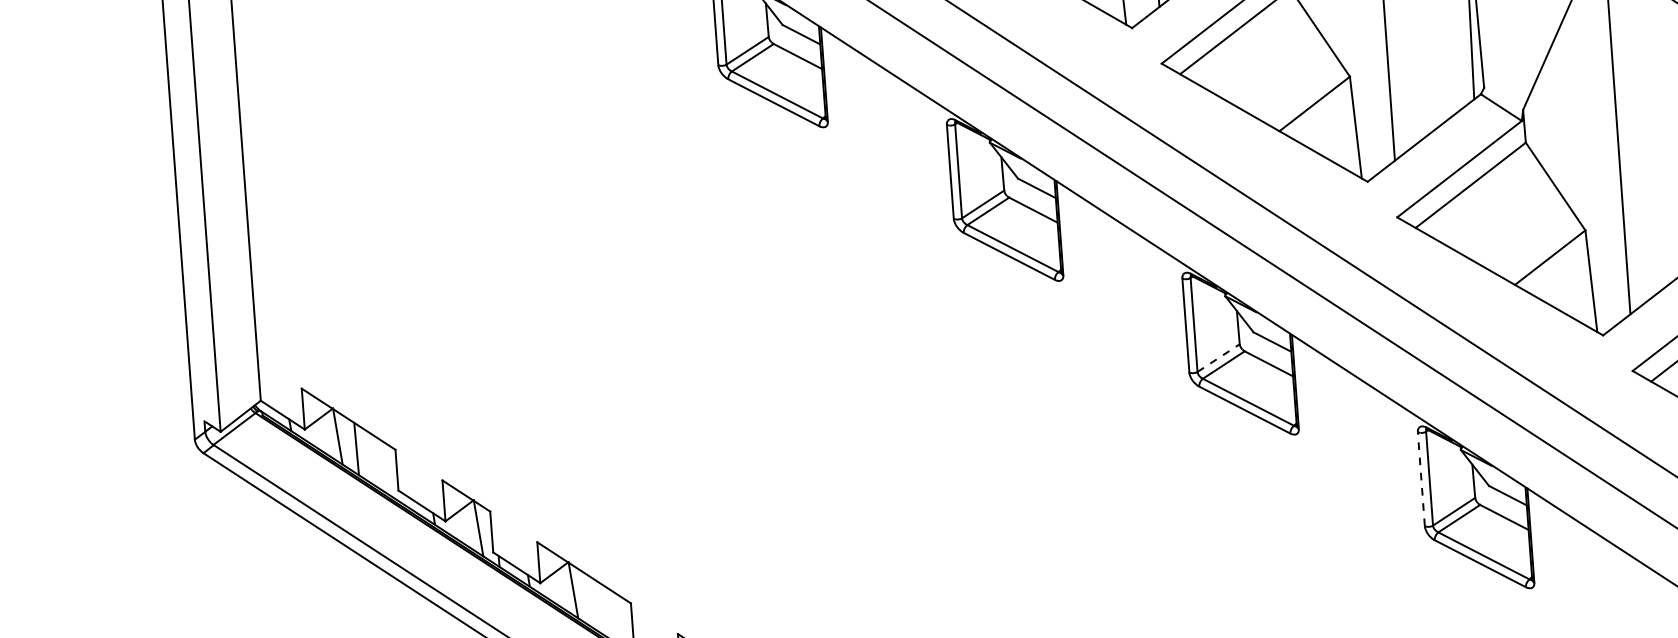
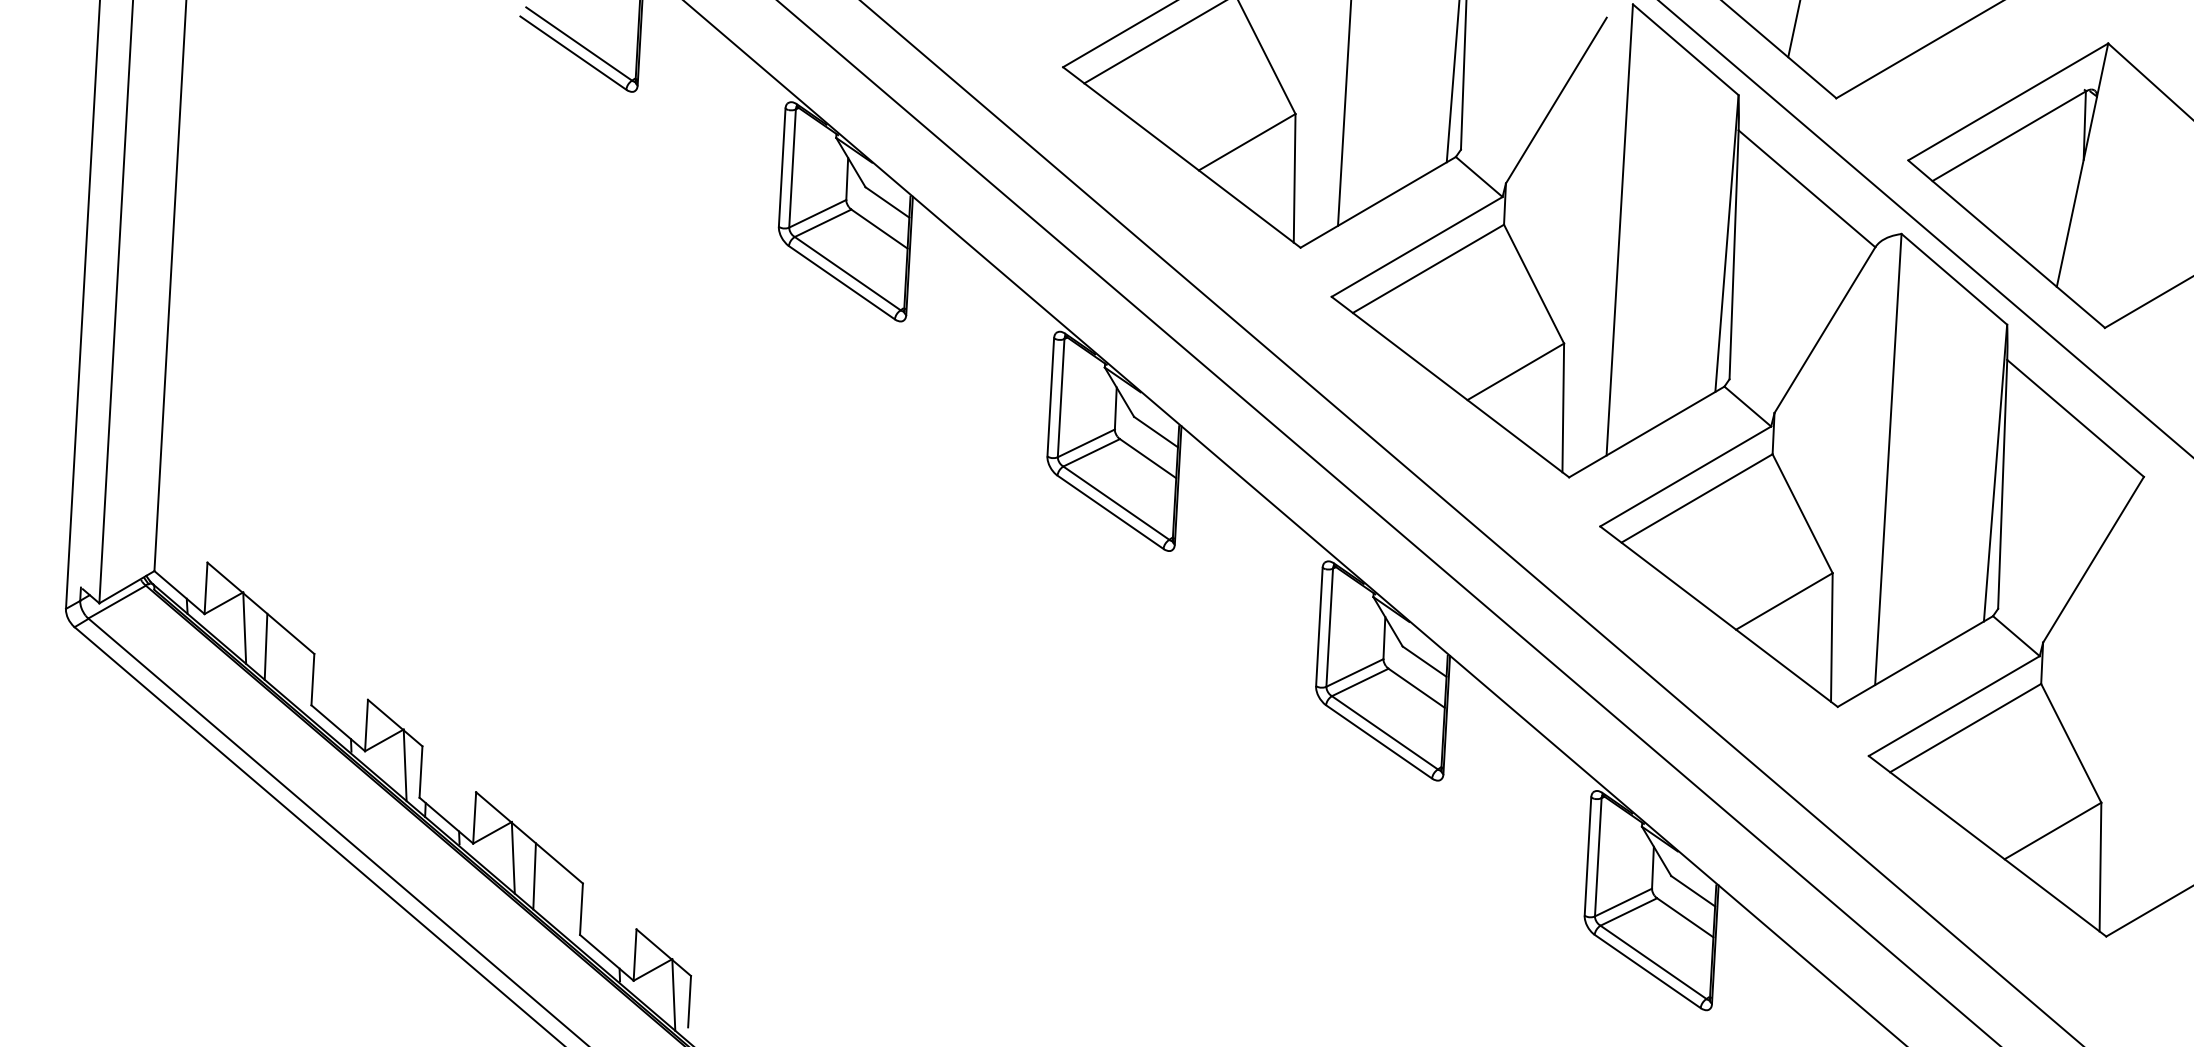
line: (1218, 357) -> (1354, 672), dashed -> solid
line: (1421, 479) -> (1588, 856), dashed -> solid
line: (592, 602) -> (534, 876), added

